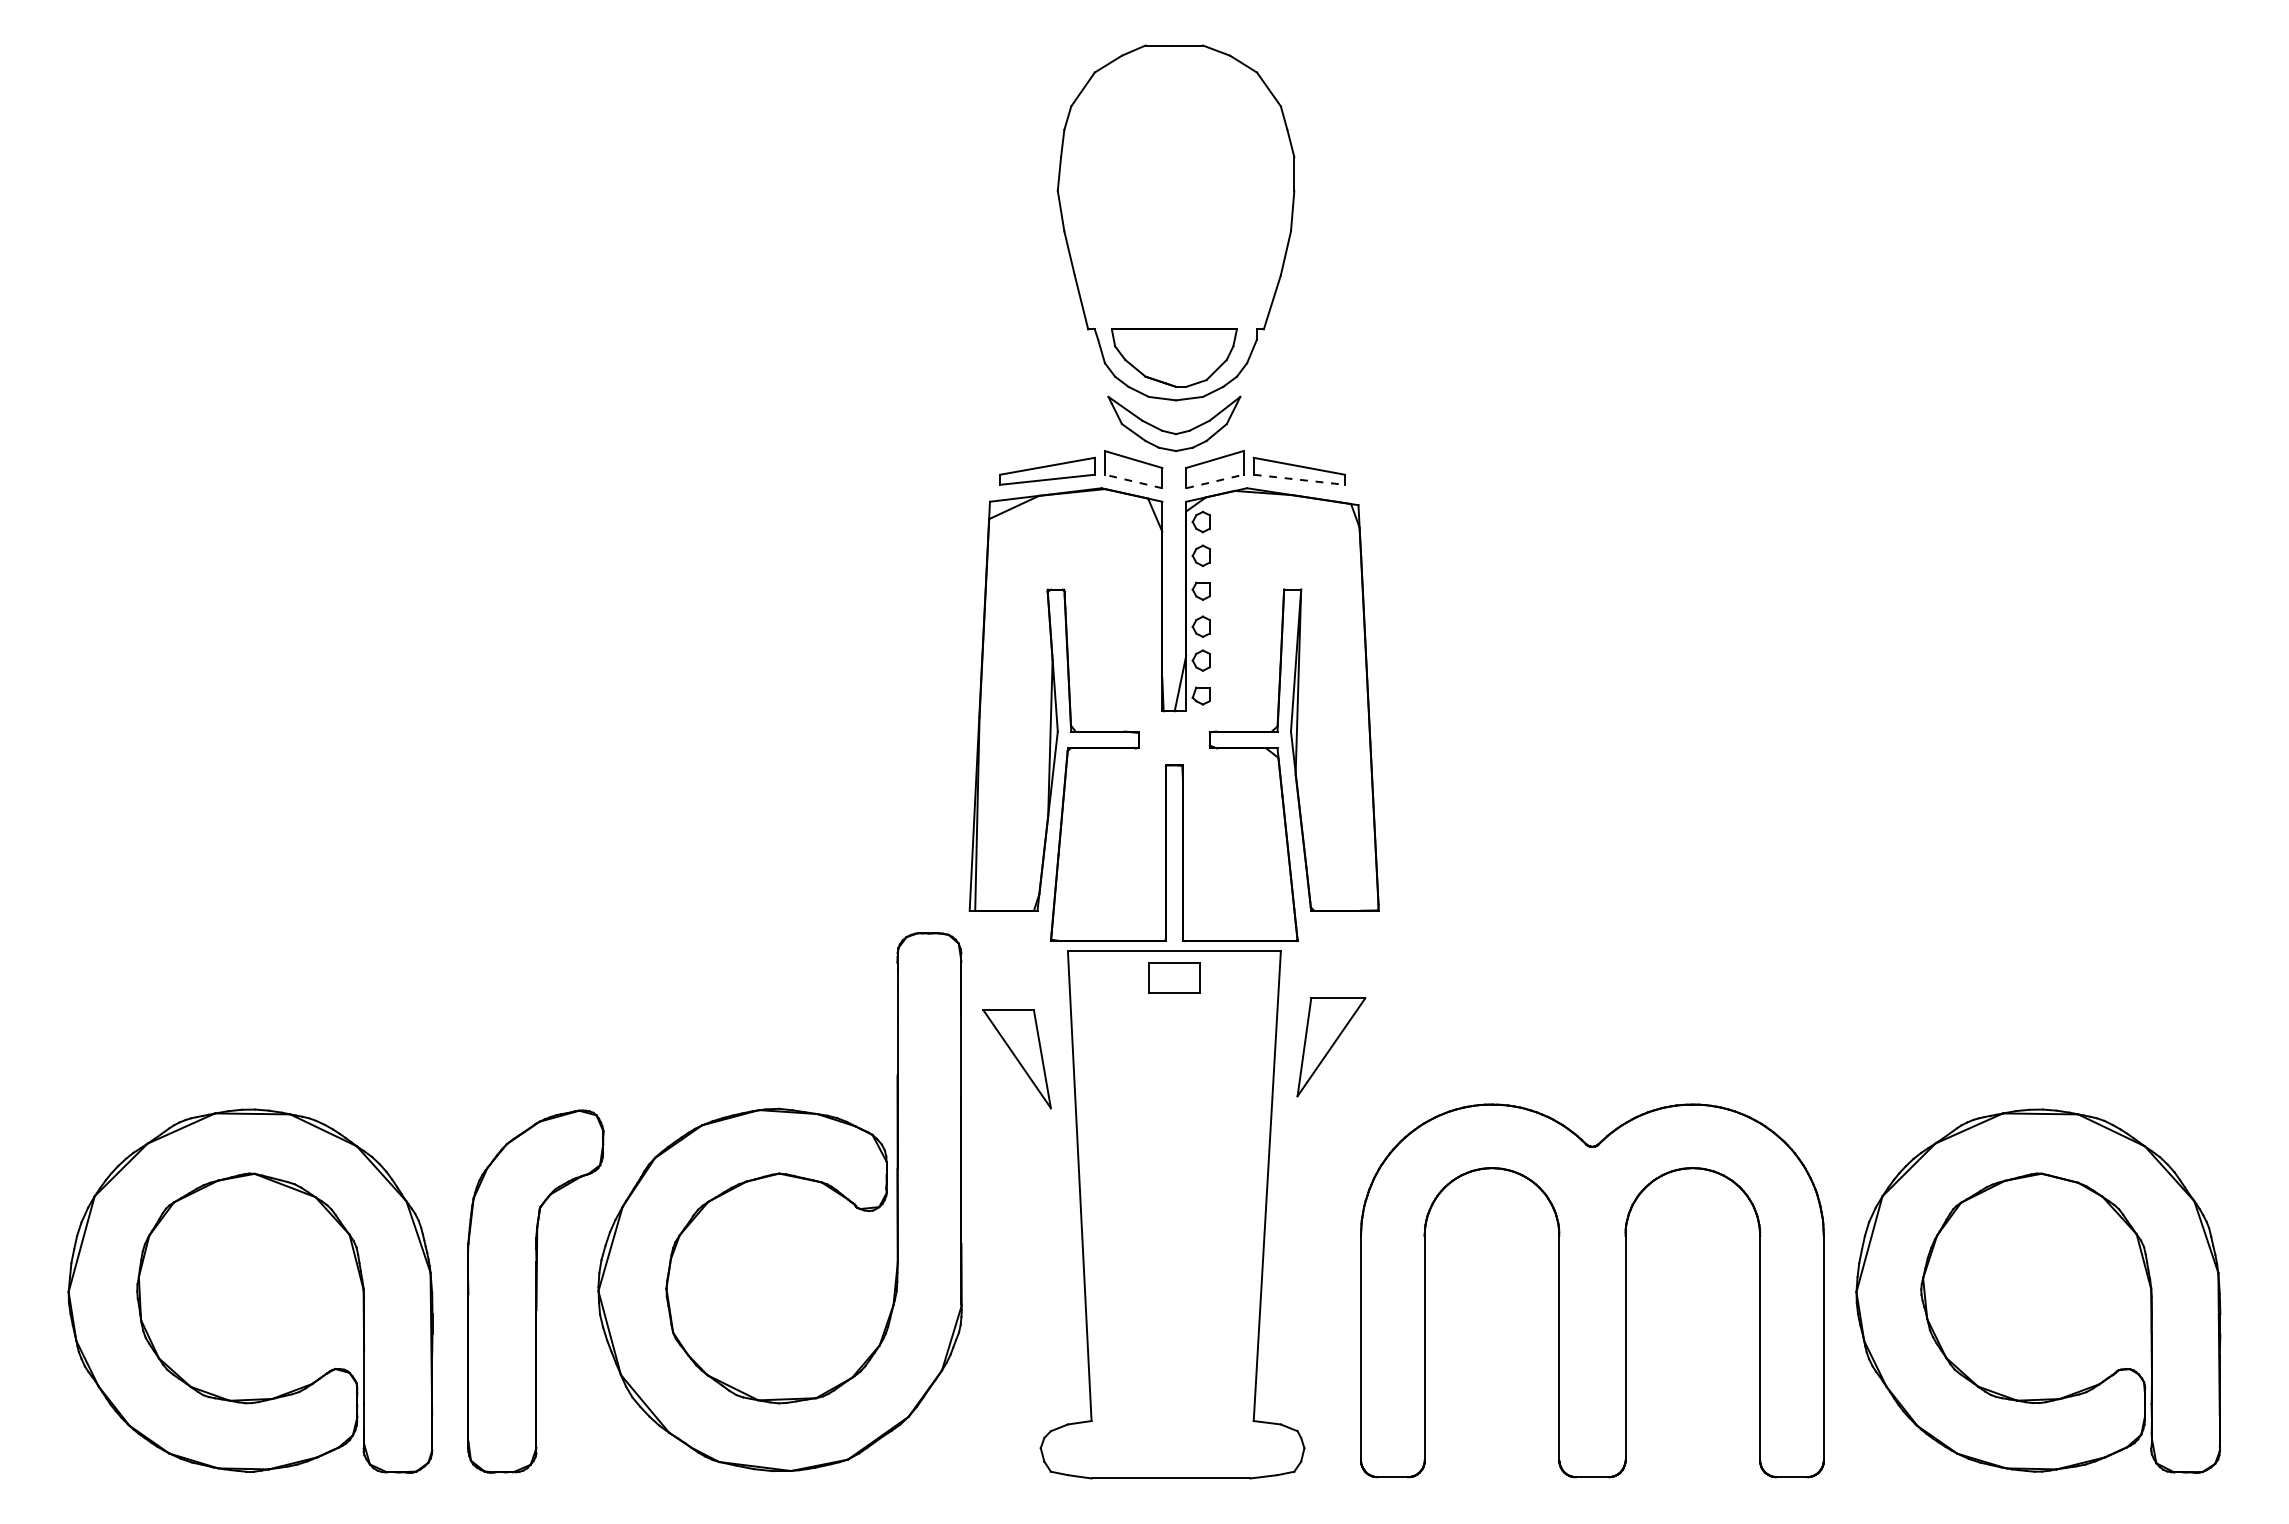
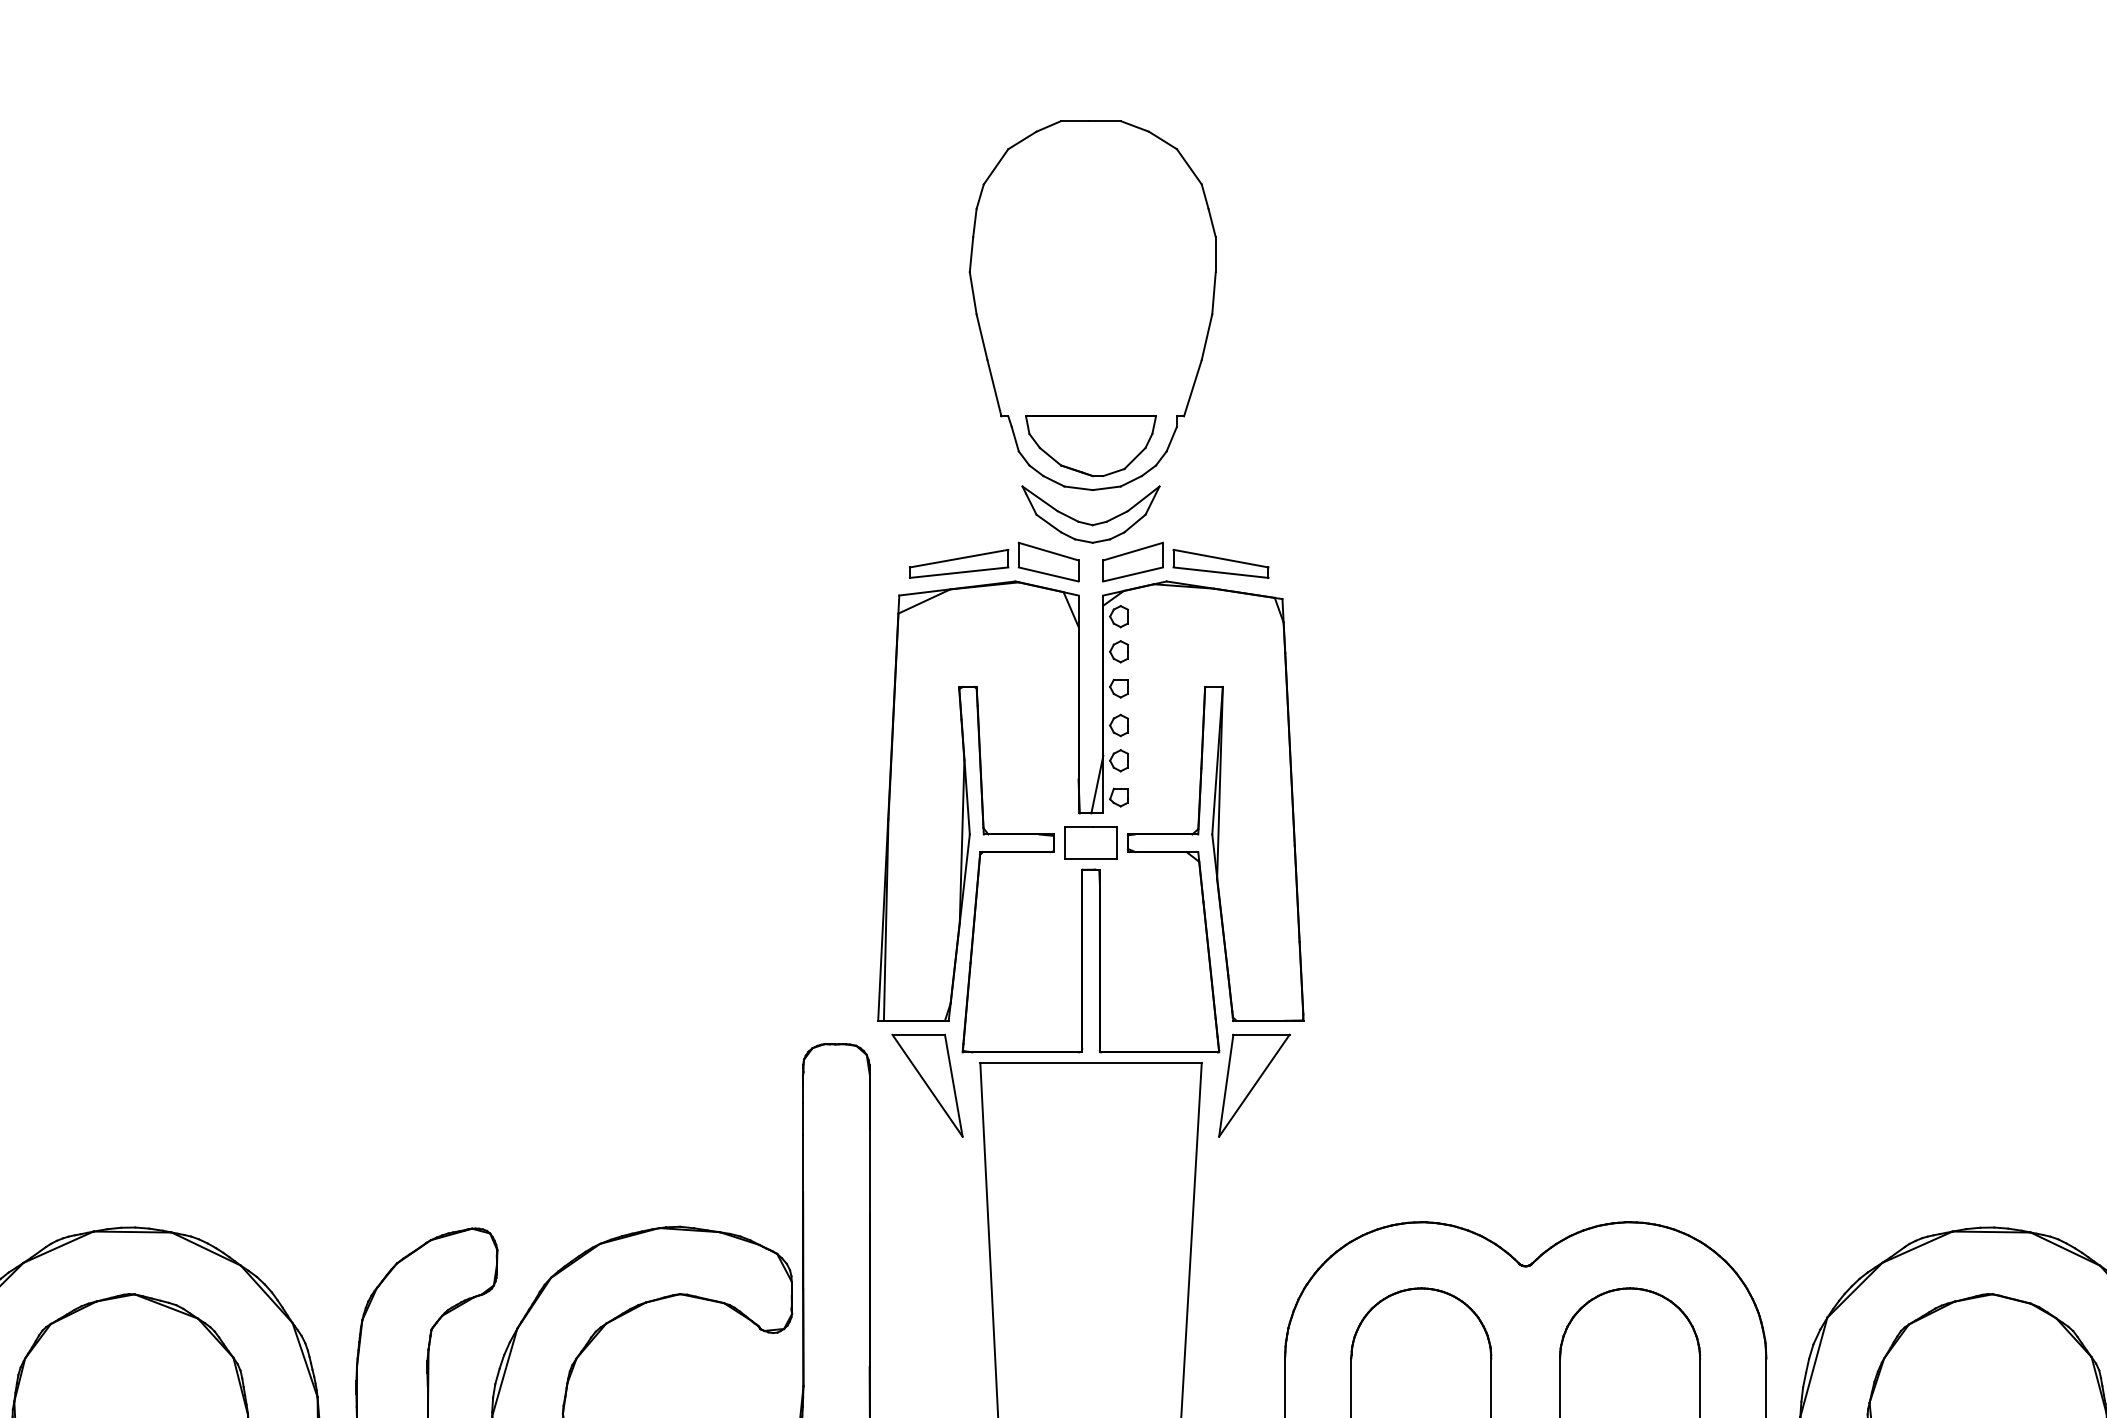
line: (1299, 479) -> (1221, 572), dashed -> solid
line: (1133, 481) -> (1048, 574), dashed -> solid
line: (1215, 481) -> (1133, 574), dashed -> solid
part: (1174, 977) -> (1091, 842), moved
part: (1331, 1047) -> (1254, 1086), moved
part: (1016, 1059) -> (926, 1086), moved

